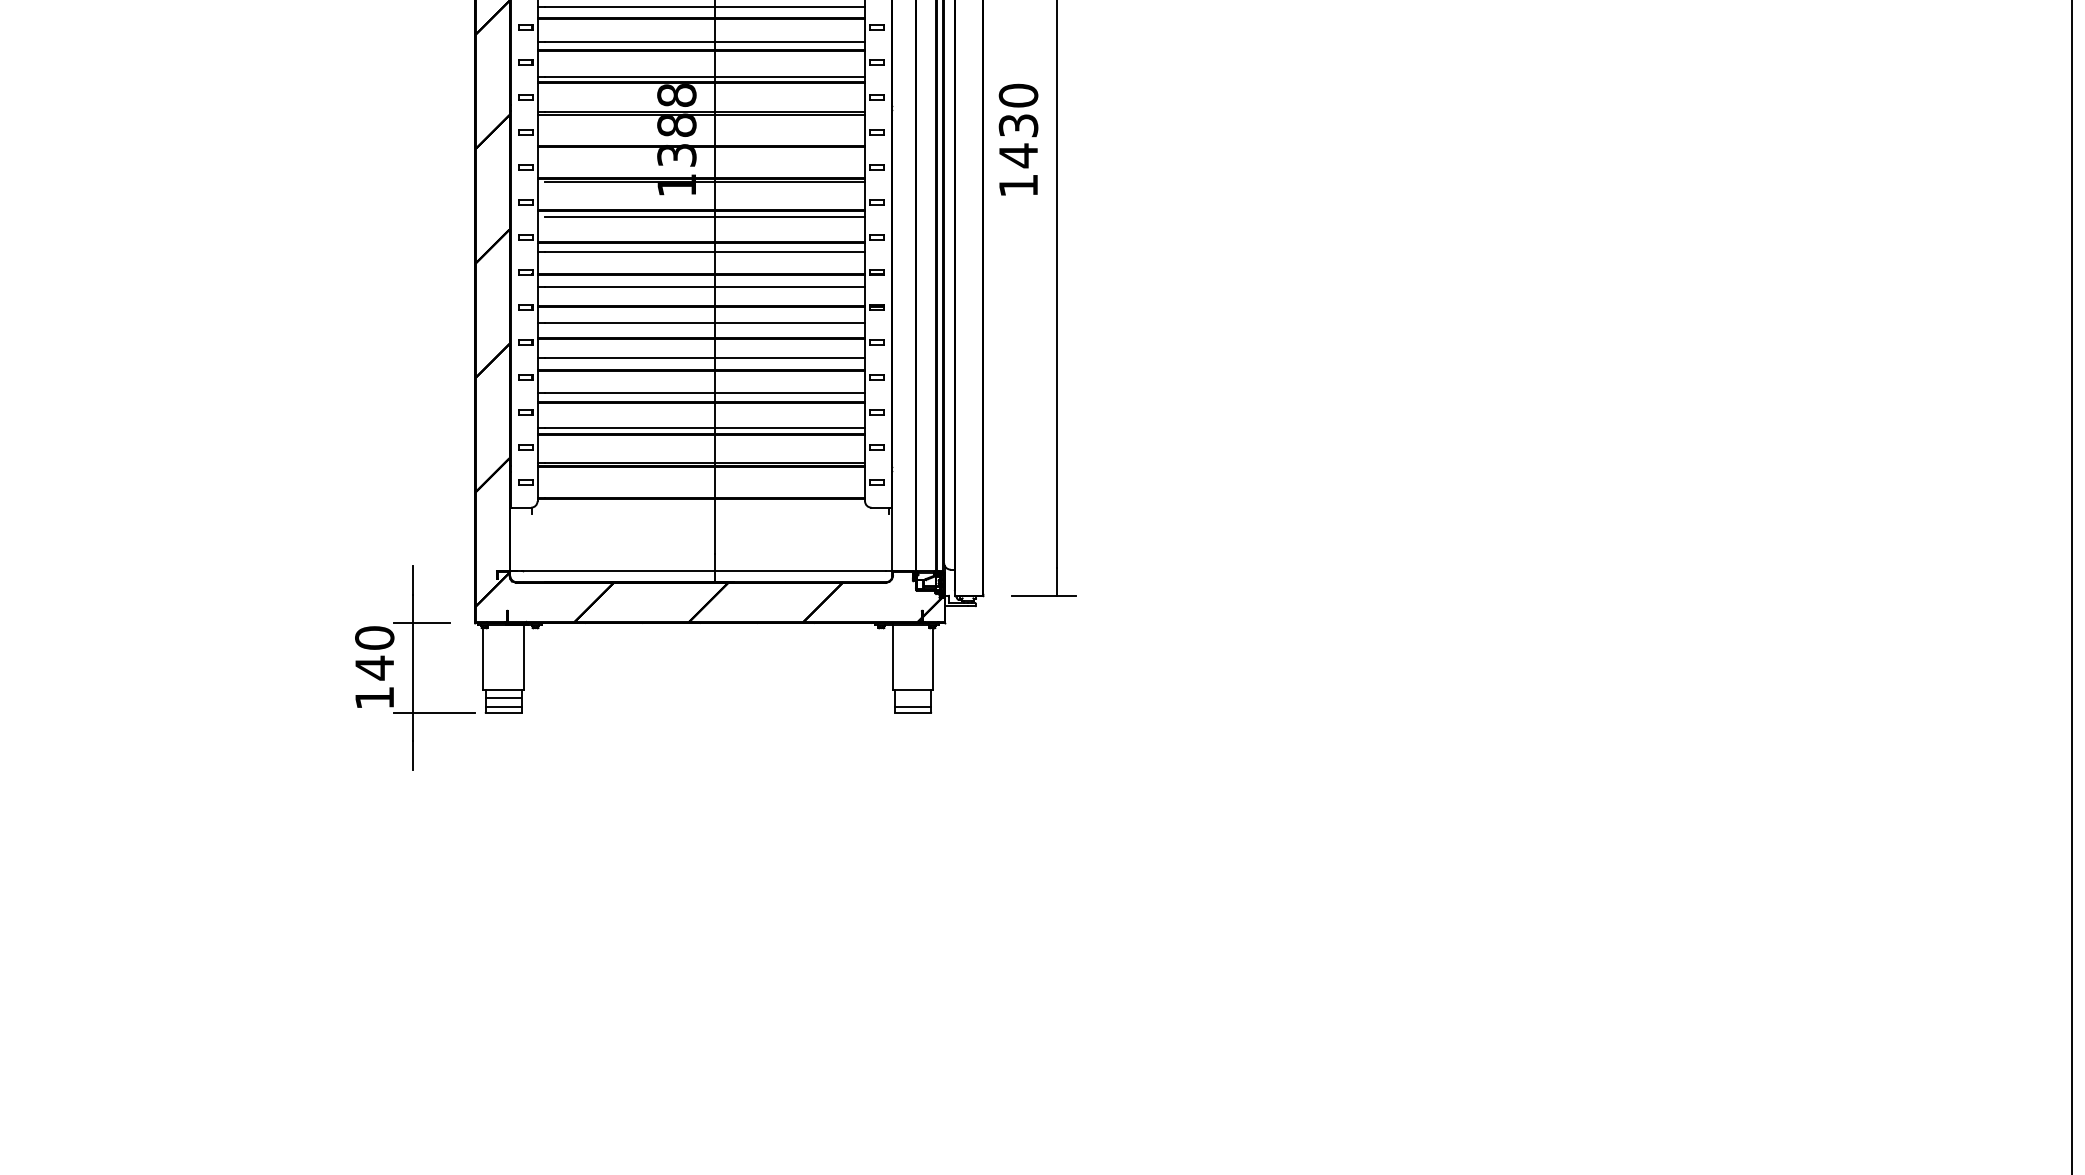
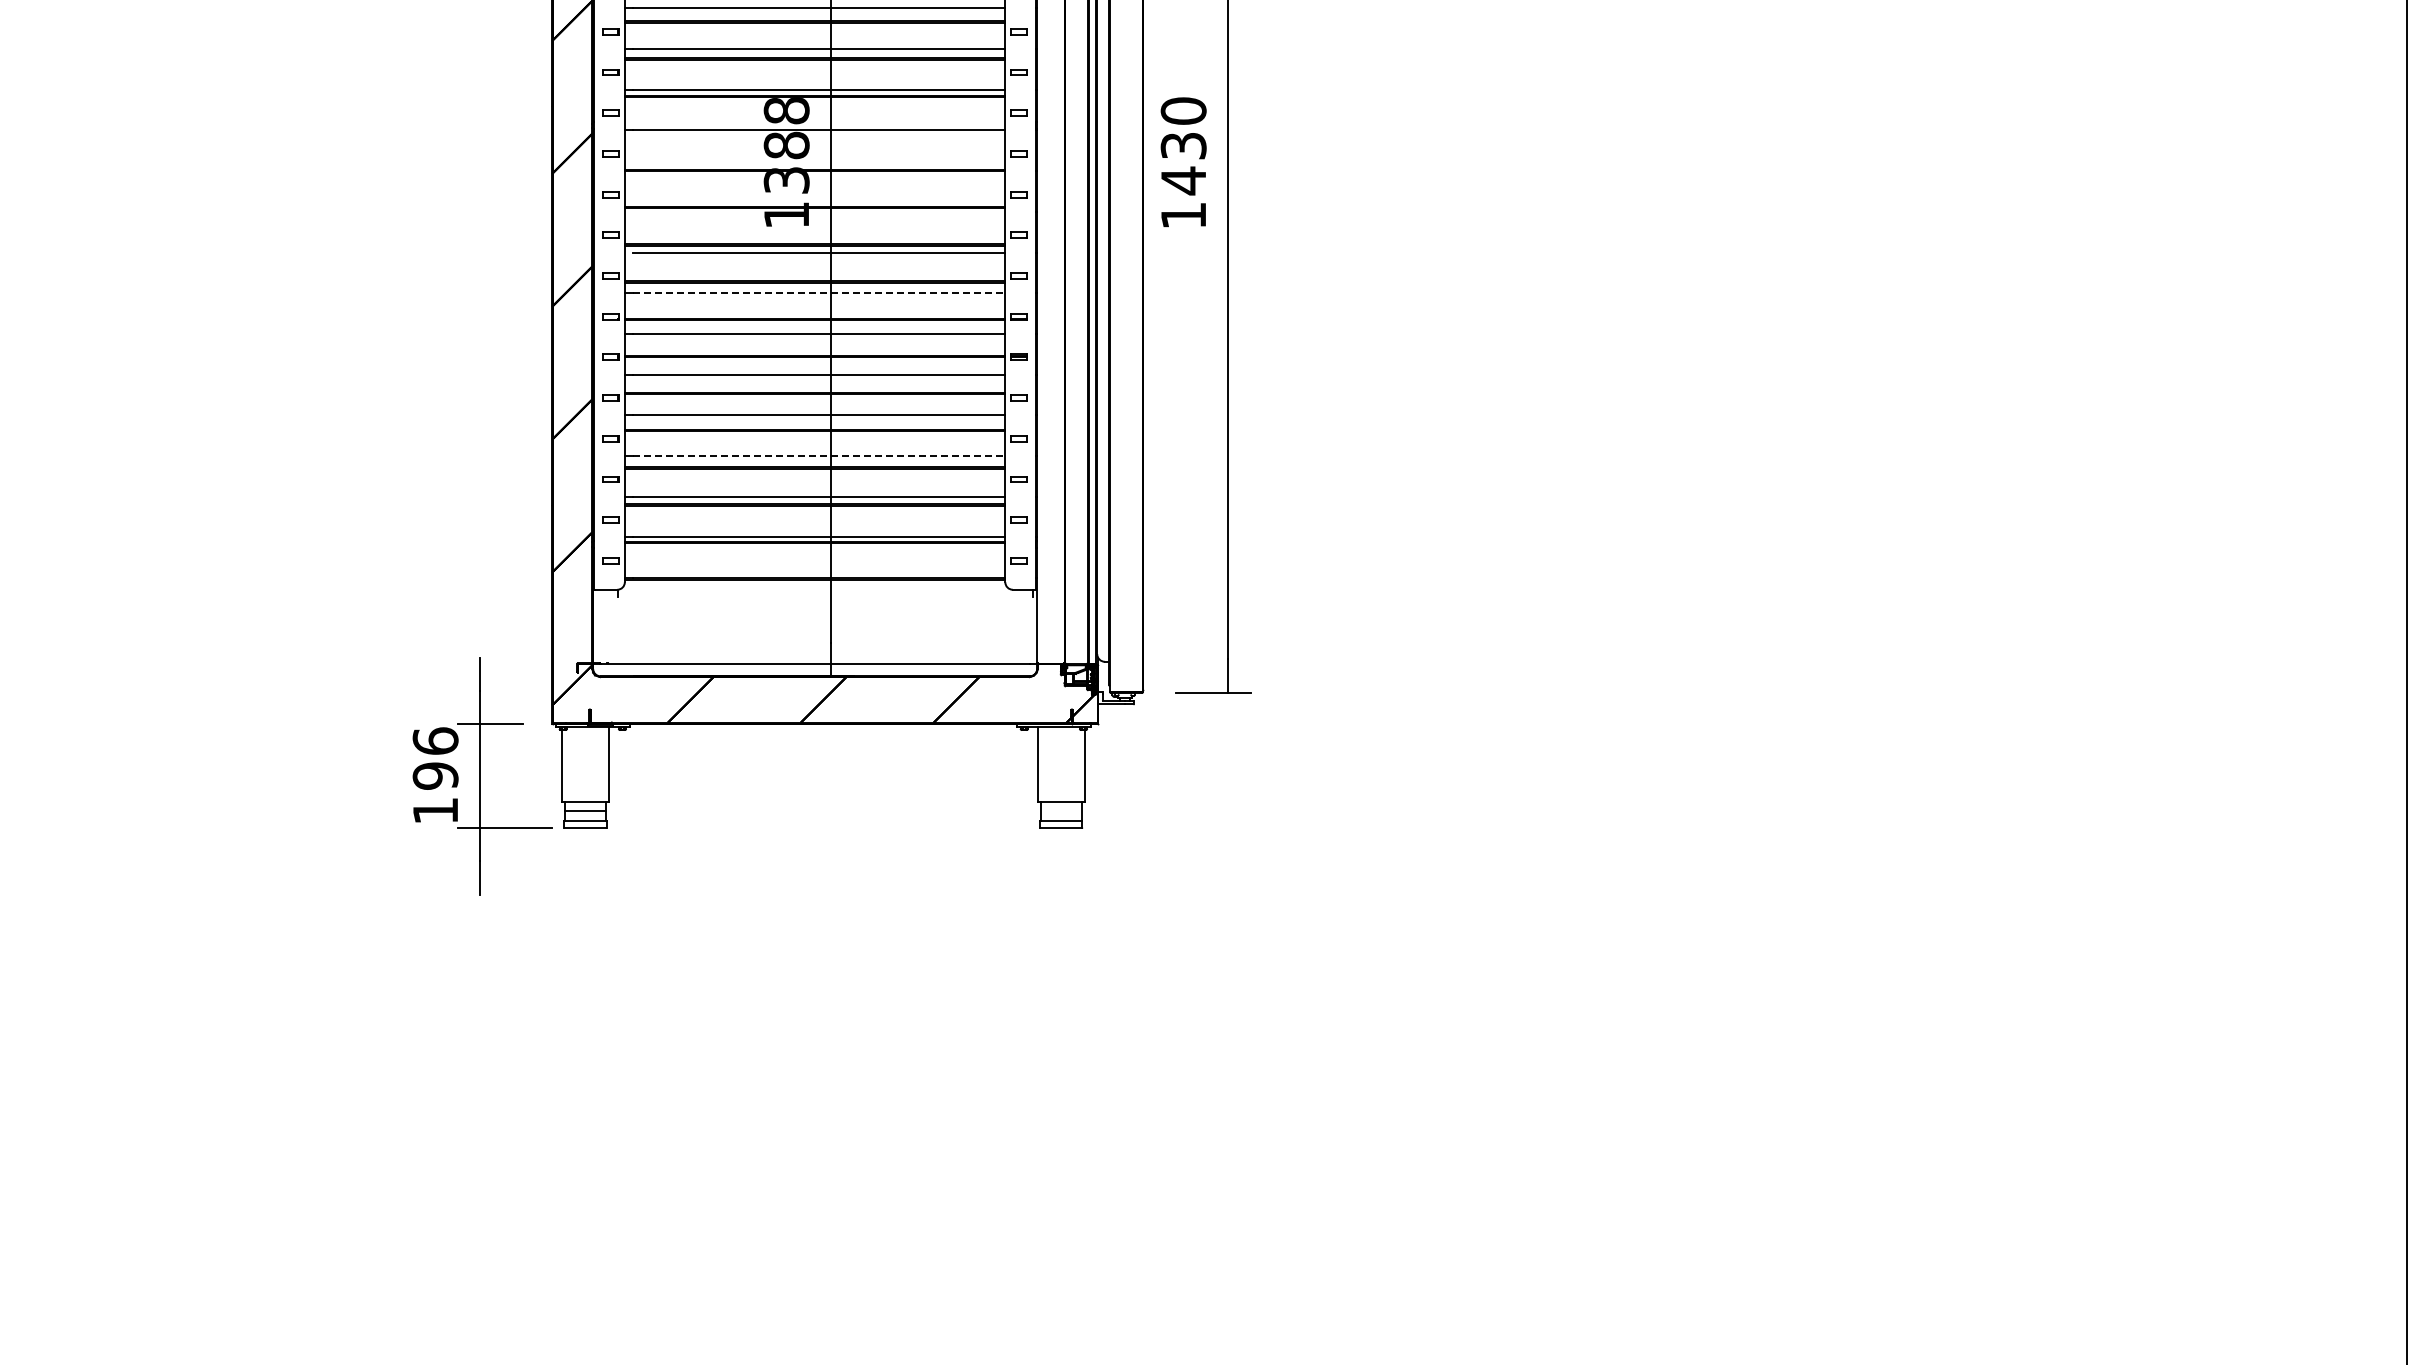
line: (700, 115) -> (814, 134), removed
line: (705, 182) -> (819, 211), removed
line: (705, 252) -> (819, 293), solid -> dashed
line: (705, 392) -> (819, 456), solid -> dashed
text: (374, 652) -> (435, 758), 140 -> 196

